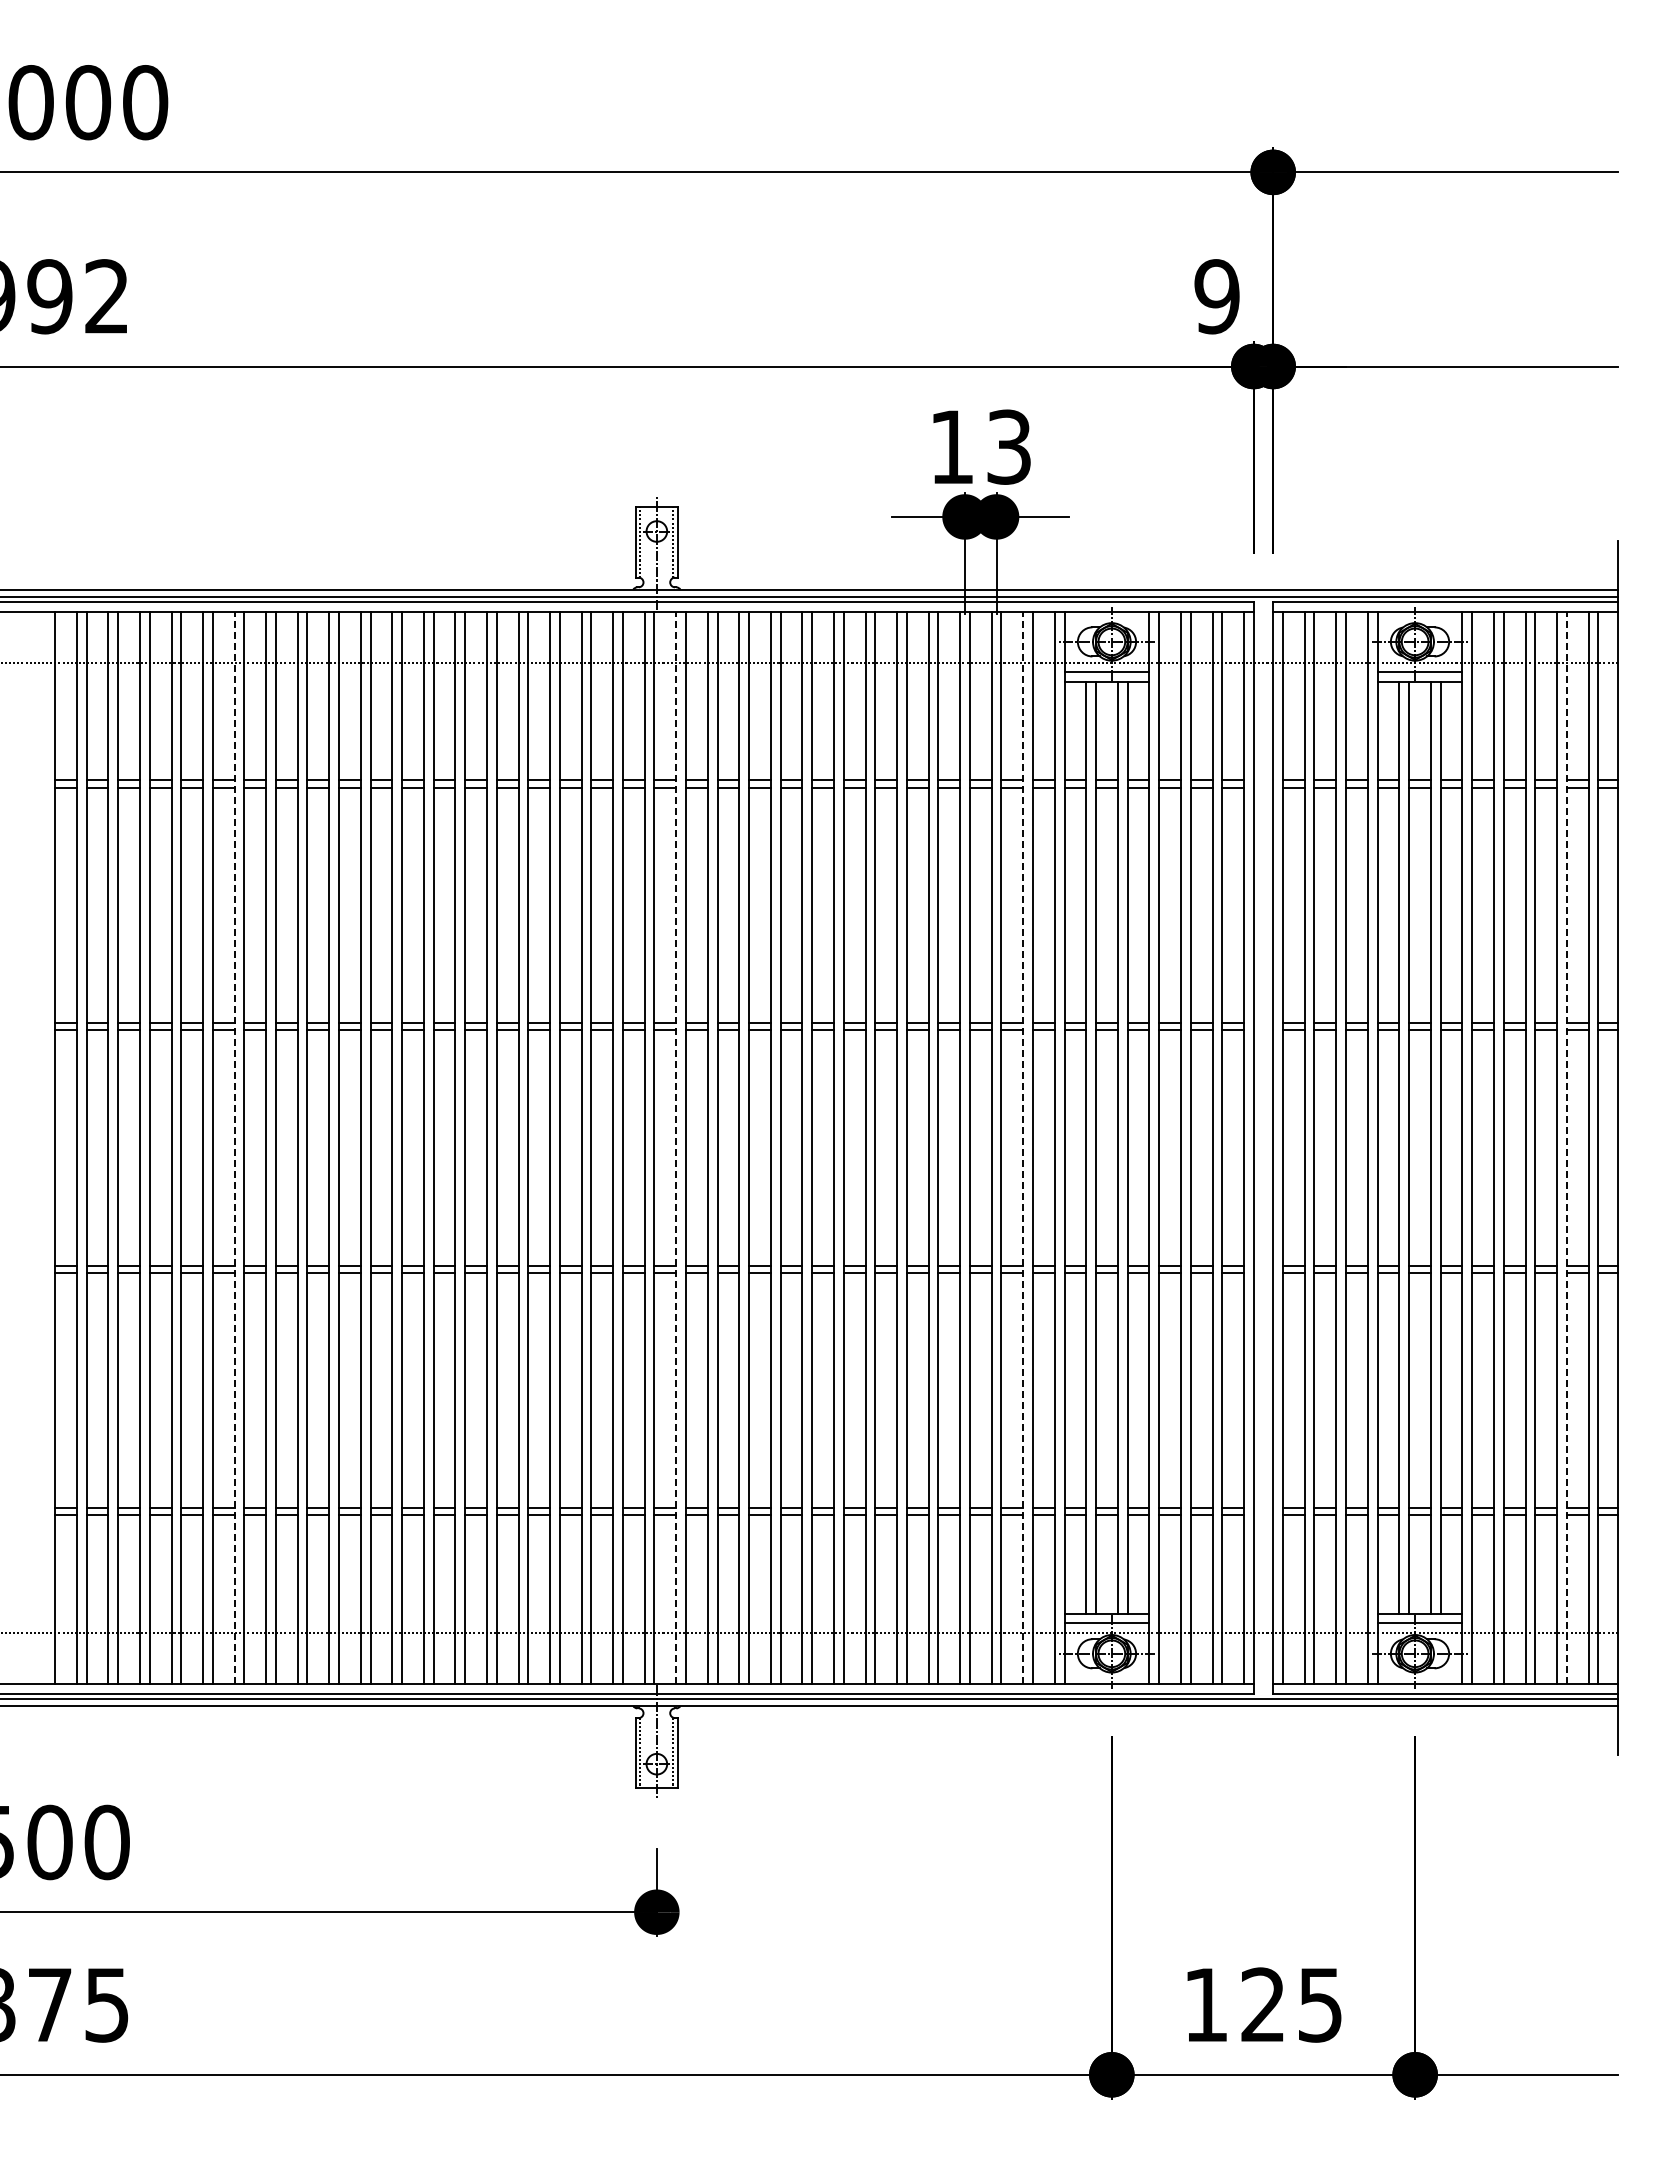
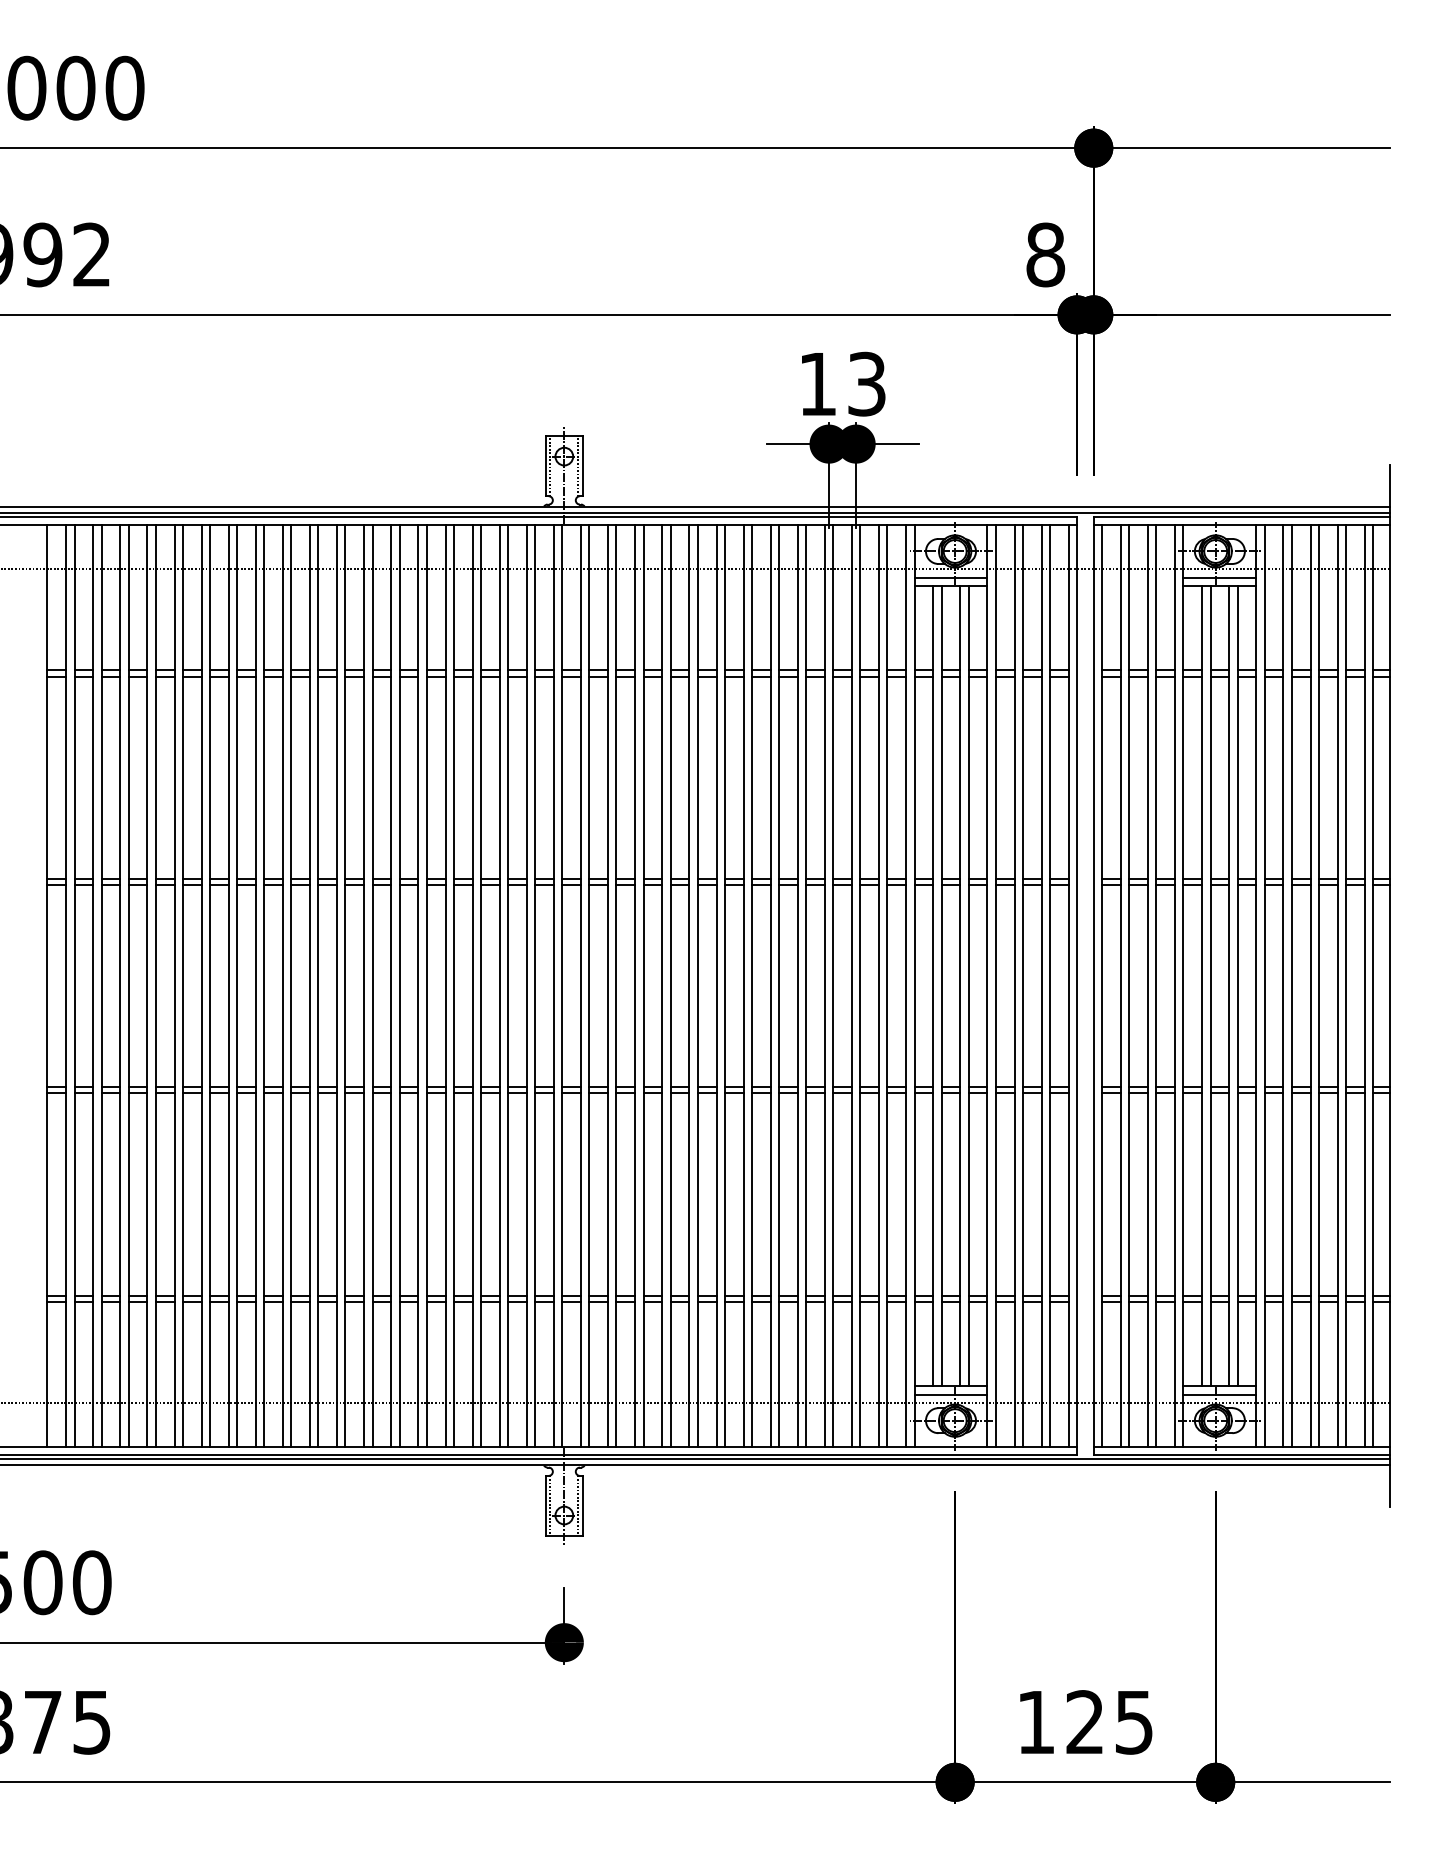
text: (1216, 296) -> (1045, 254), 9 -> 8
line: (234, 1147) -> (201, 985), dashed -> solid
line: (676, 1147) -> (581, 985), dashed -> solid
line: (1023, 1147) -> (879, 985), dashed -> solid
line: (1566, 1147) -> (1345, 985), dashed -> solid

